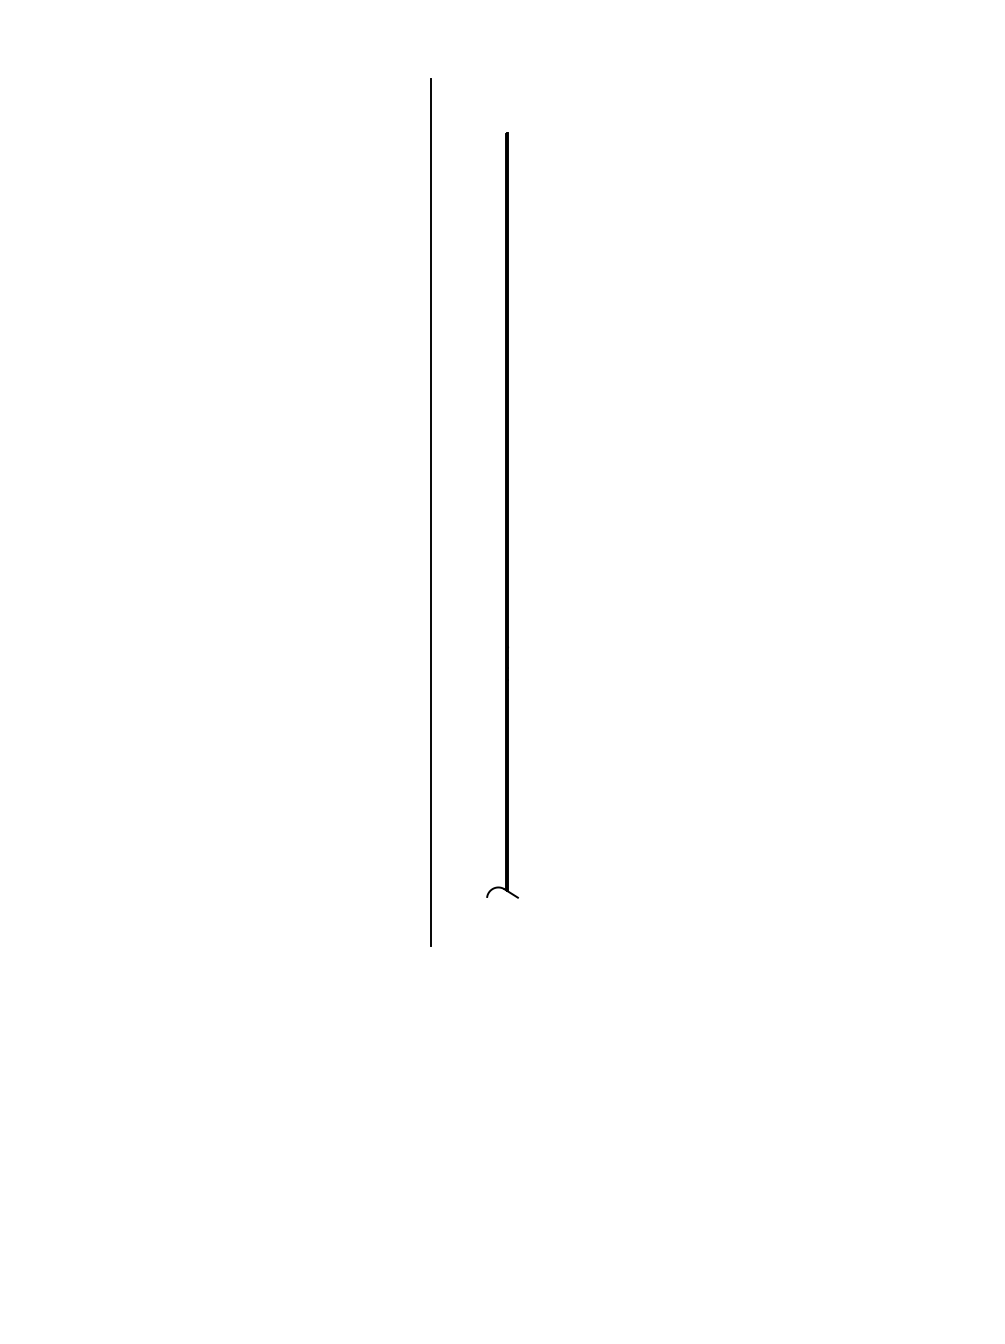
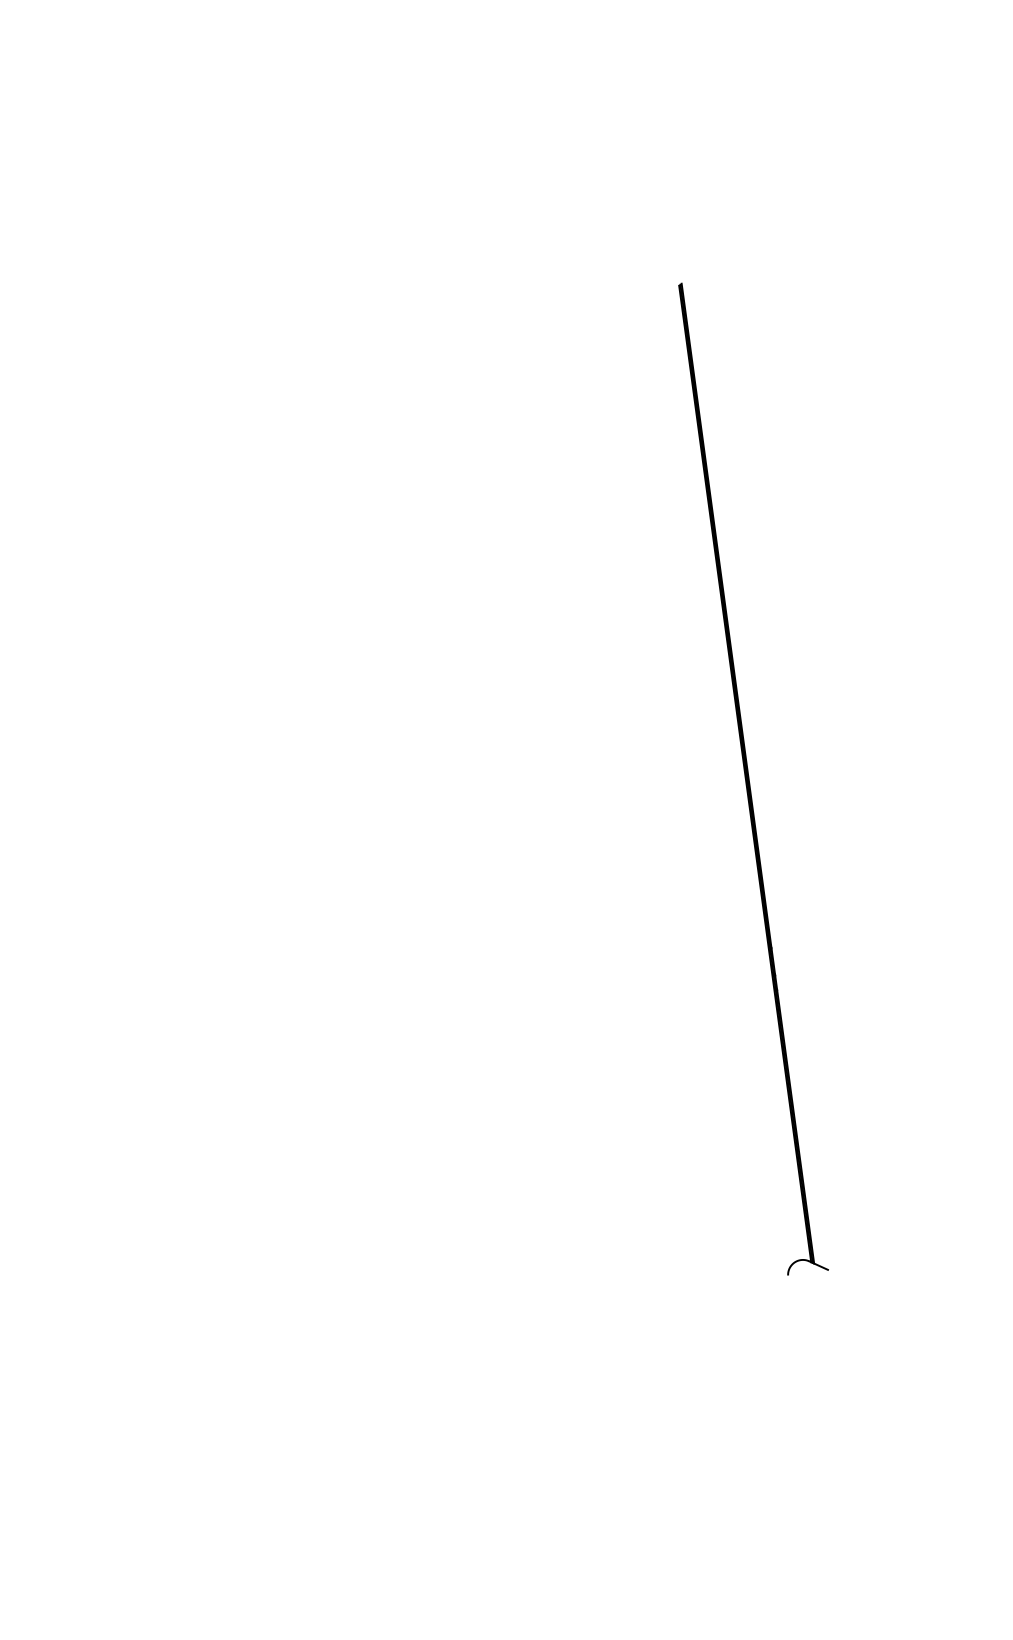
line: (431, 511) -> (648, 786), removed

